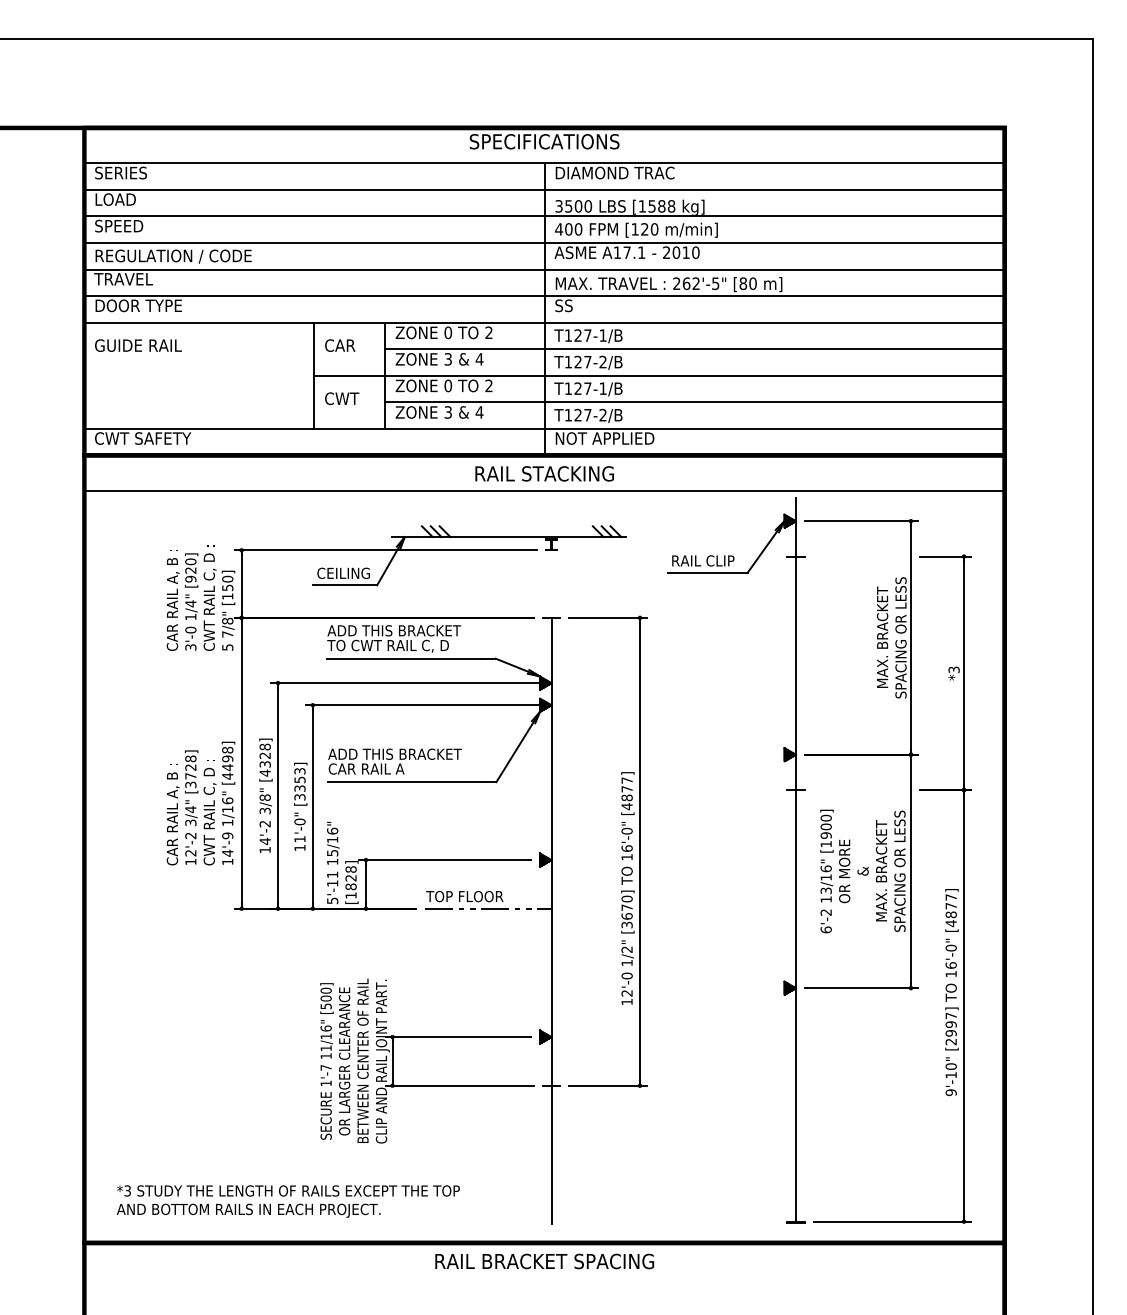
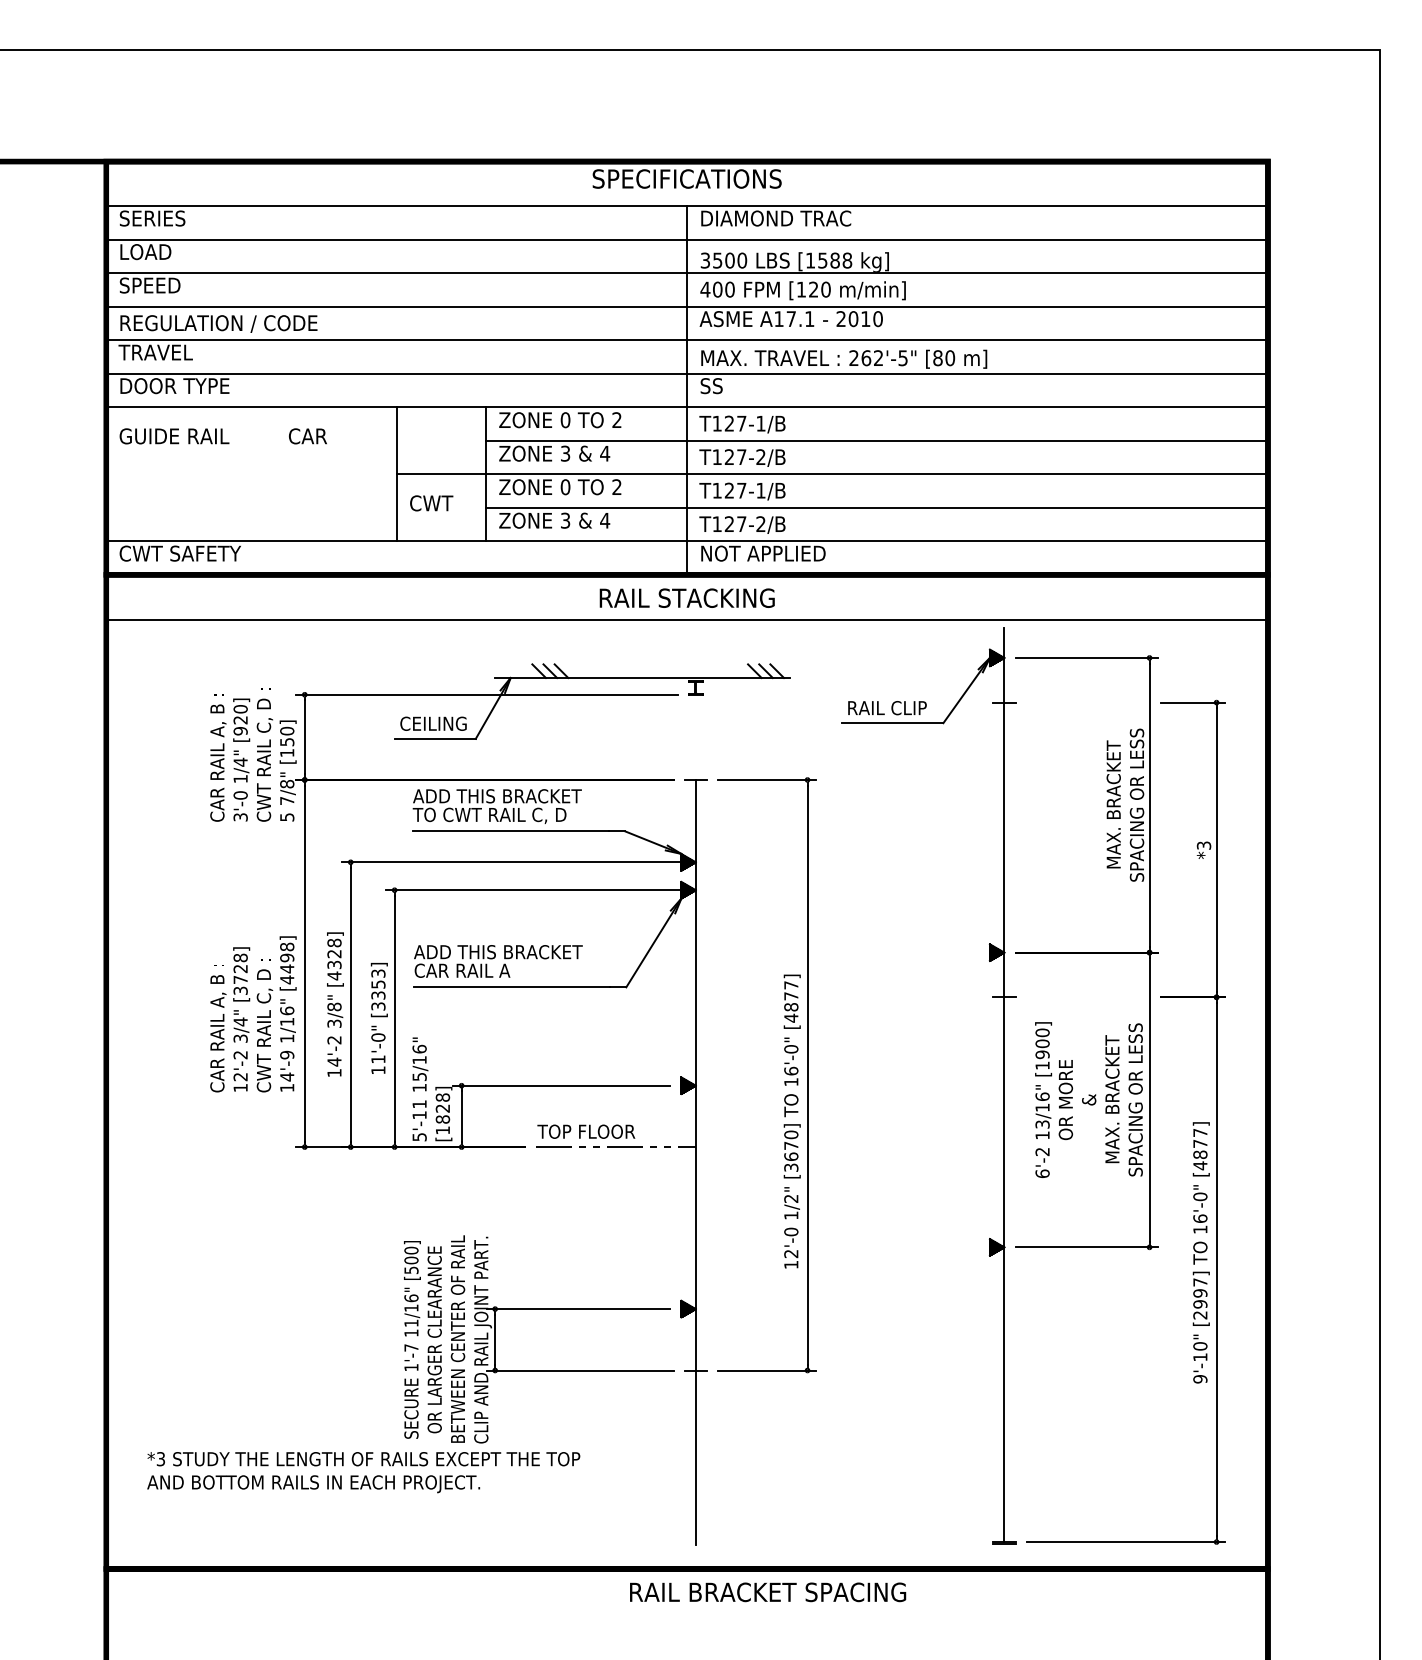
text: (340, 345) -> (308, 436), moved
text: (287, 1201) -> (362, 1472), moved
text: (544, 1261) -> (767, 1592), moved

